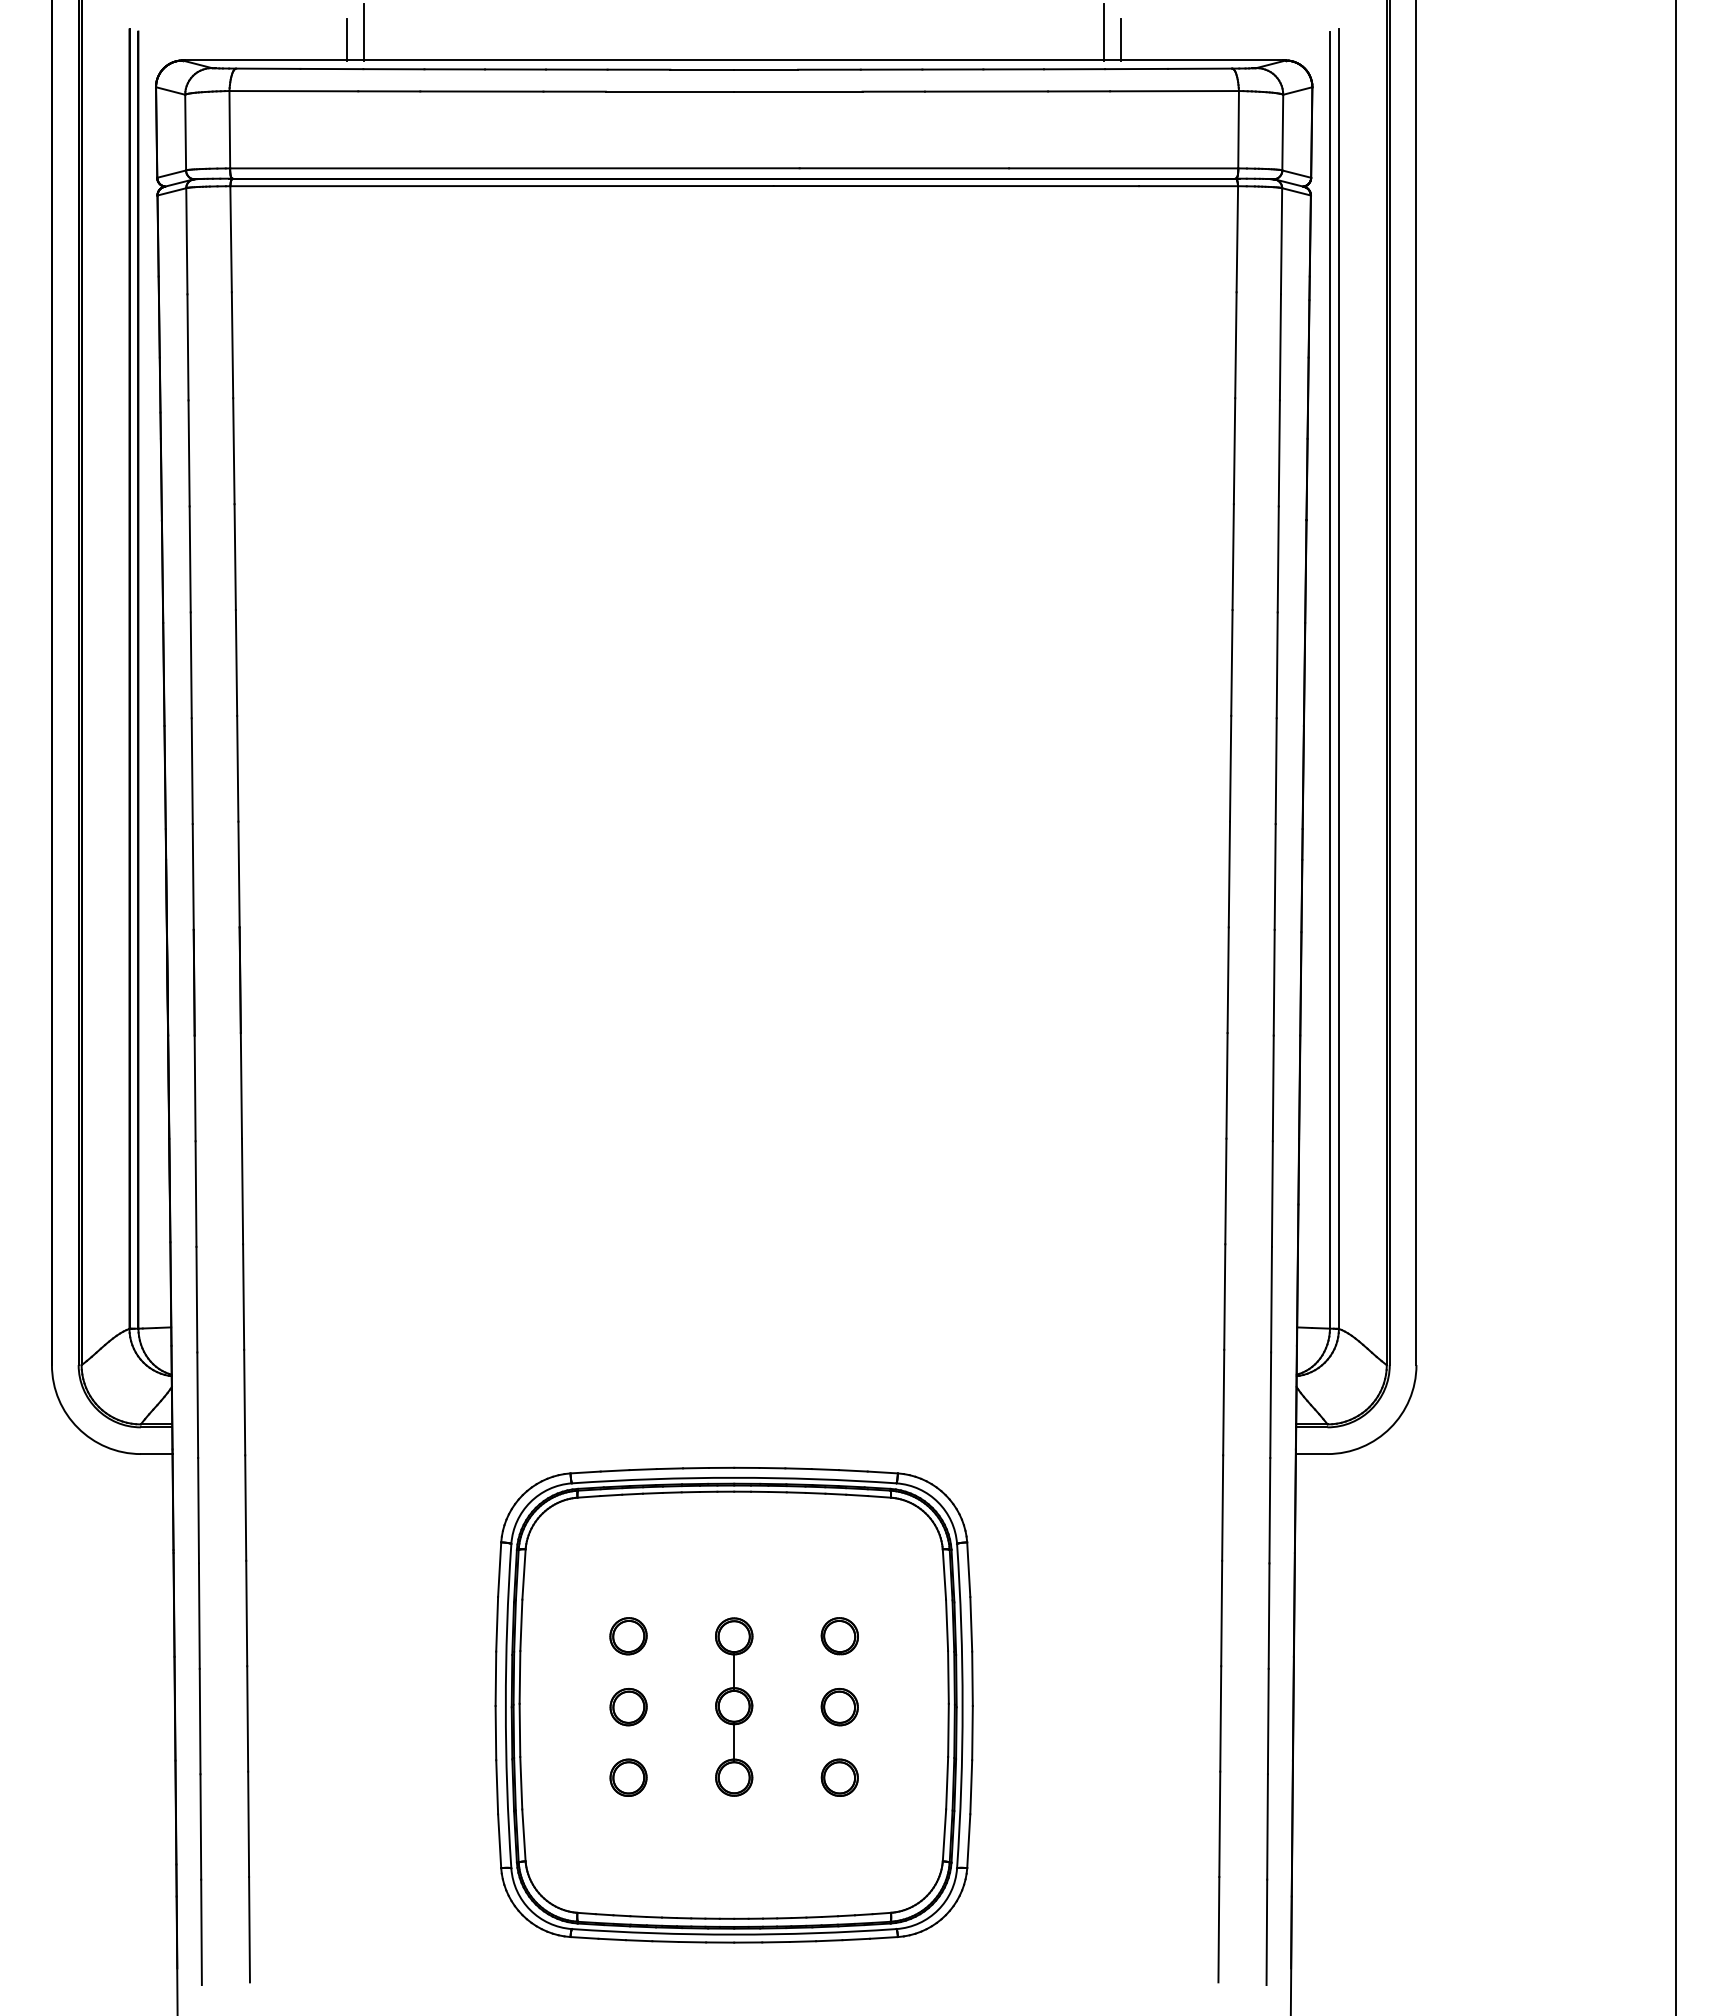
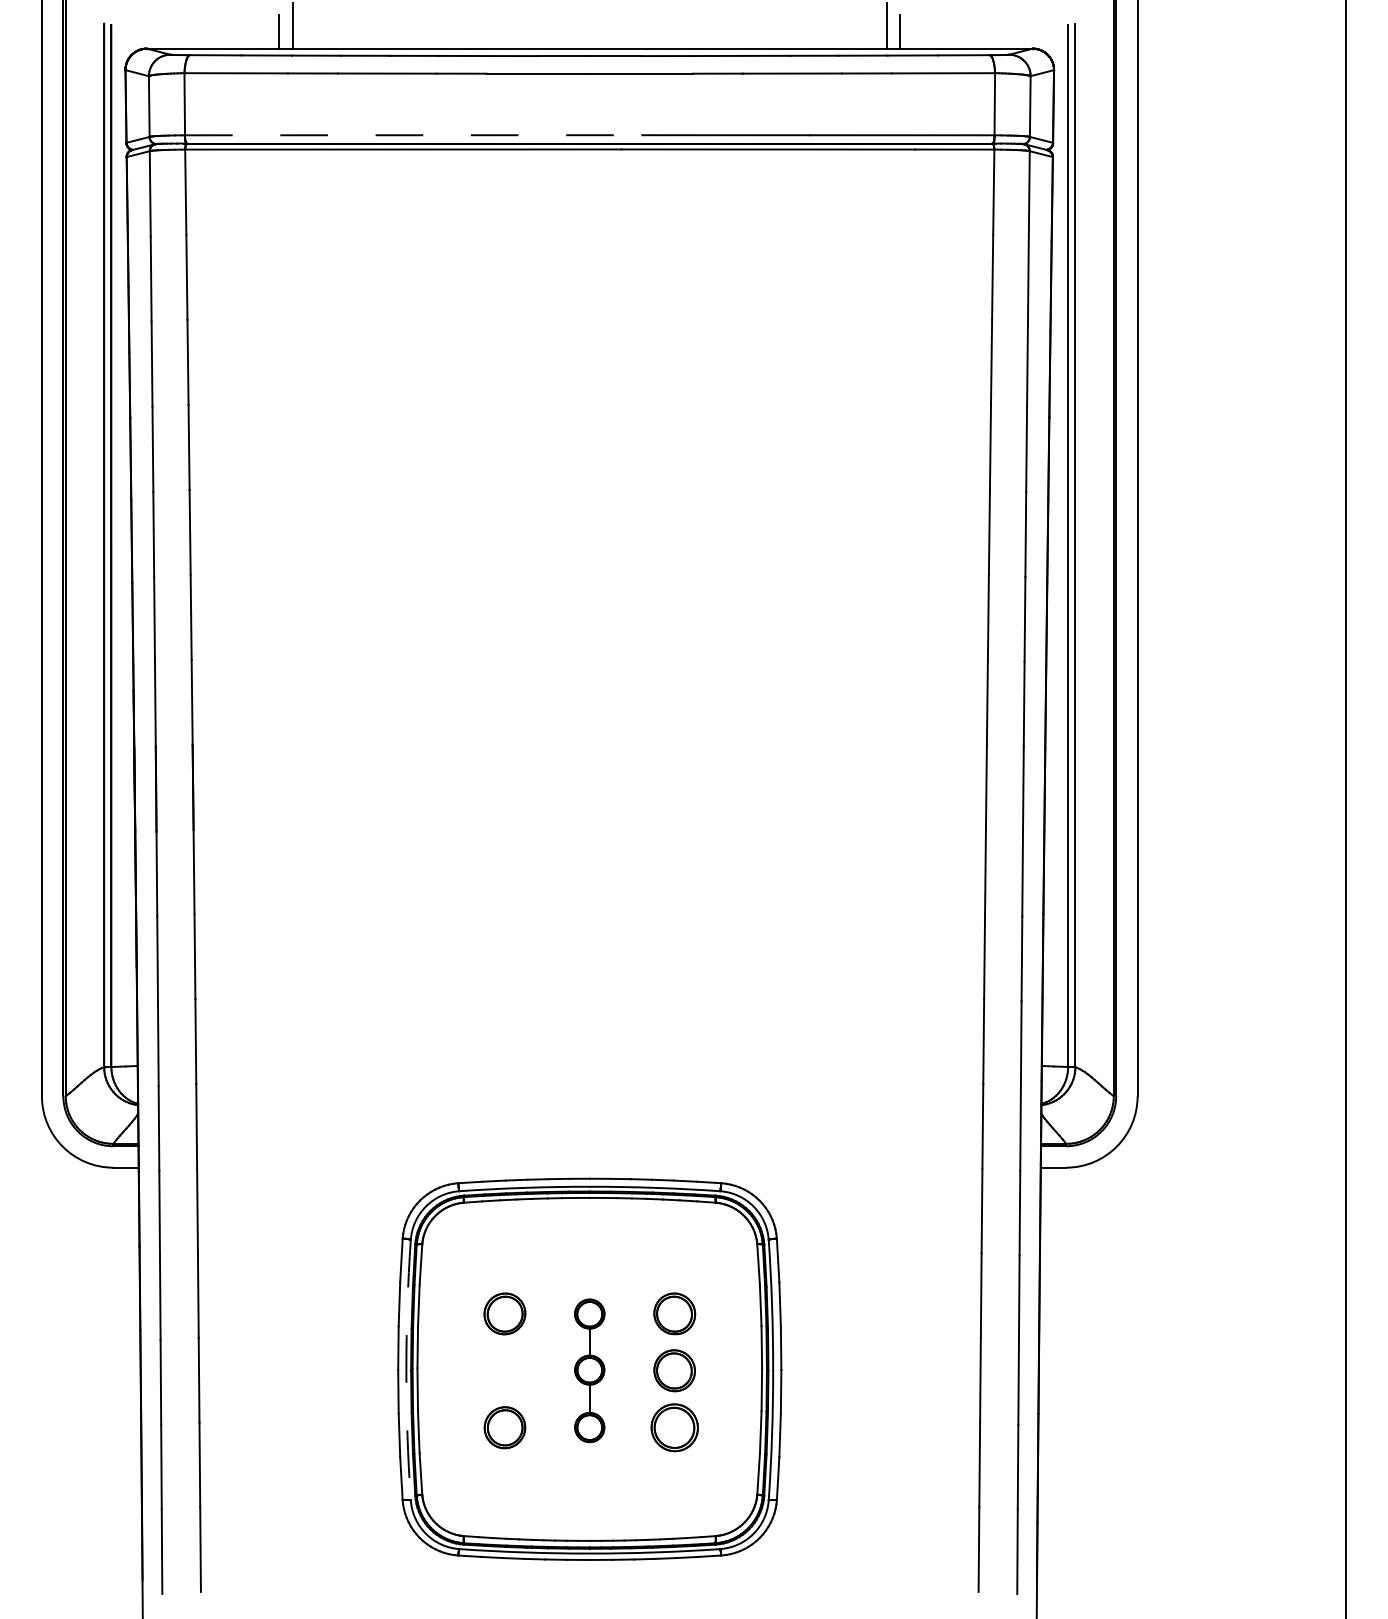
line: (514, 168) -> (413, 135), solid -> dashed
part: (628, 1636) -> (504, 1314), size x1.4
part: (839, 1636) -> (674, 1314), size x1.4
arc: (505, 1706) -> (406, 1370), solid -> dashed
part: (628, 1707) -> (504, 1371), removed
part: (839, 1707) -> (674, 1371), size x1.4
part: (628, 1777) -> (504, 1427), size x1.4
part: (839, 1777) -> (674, 1427), size x1.6

